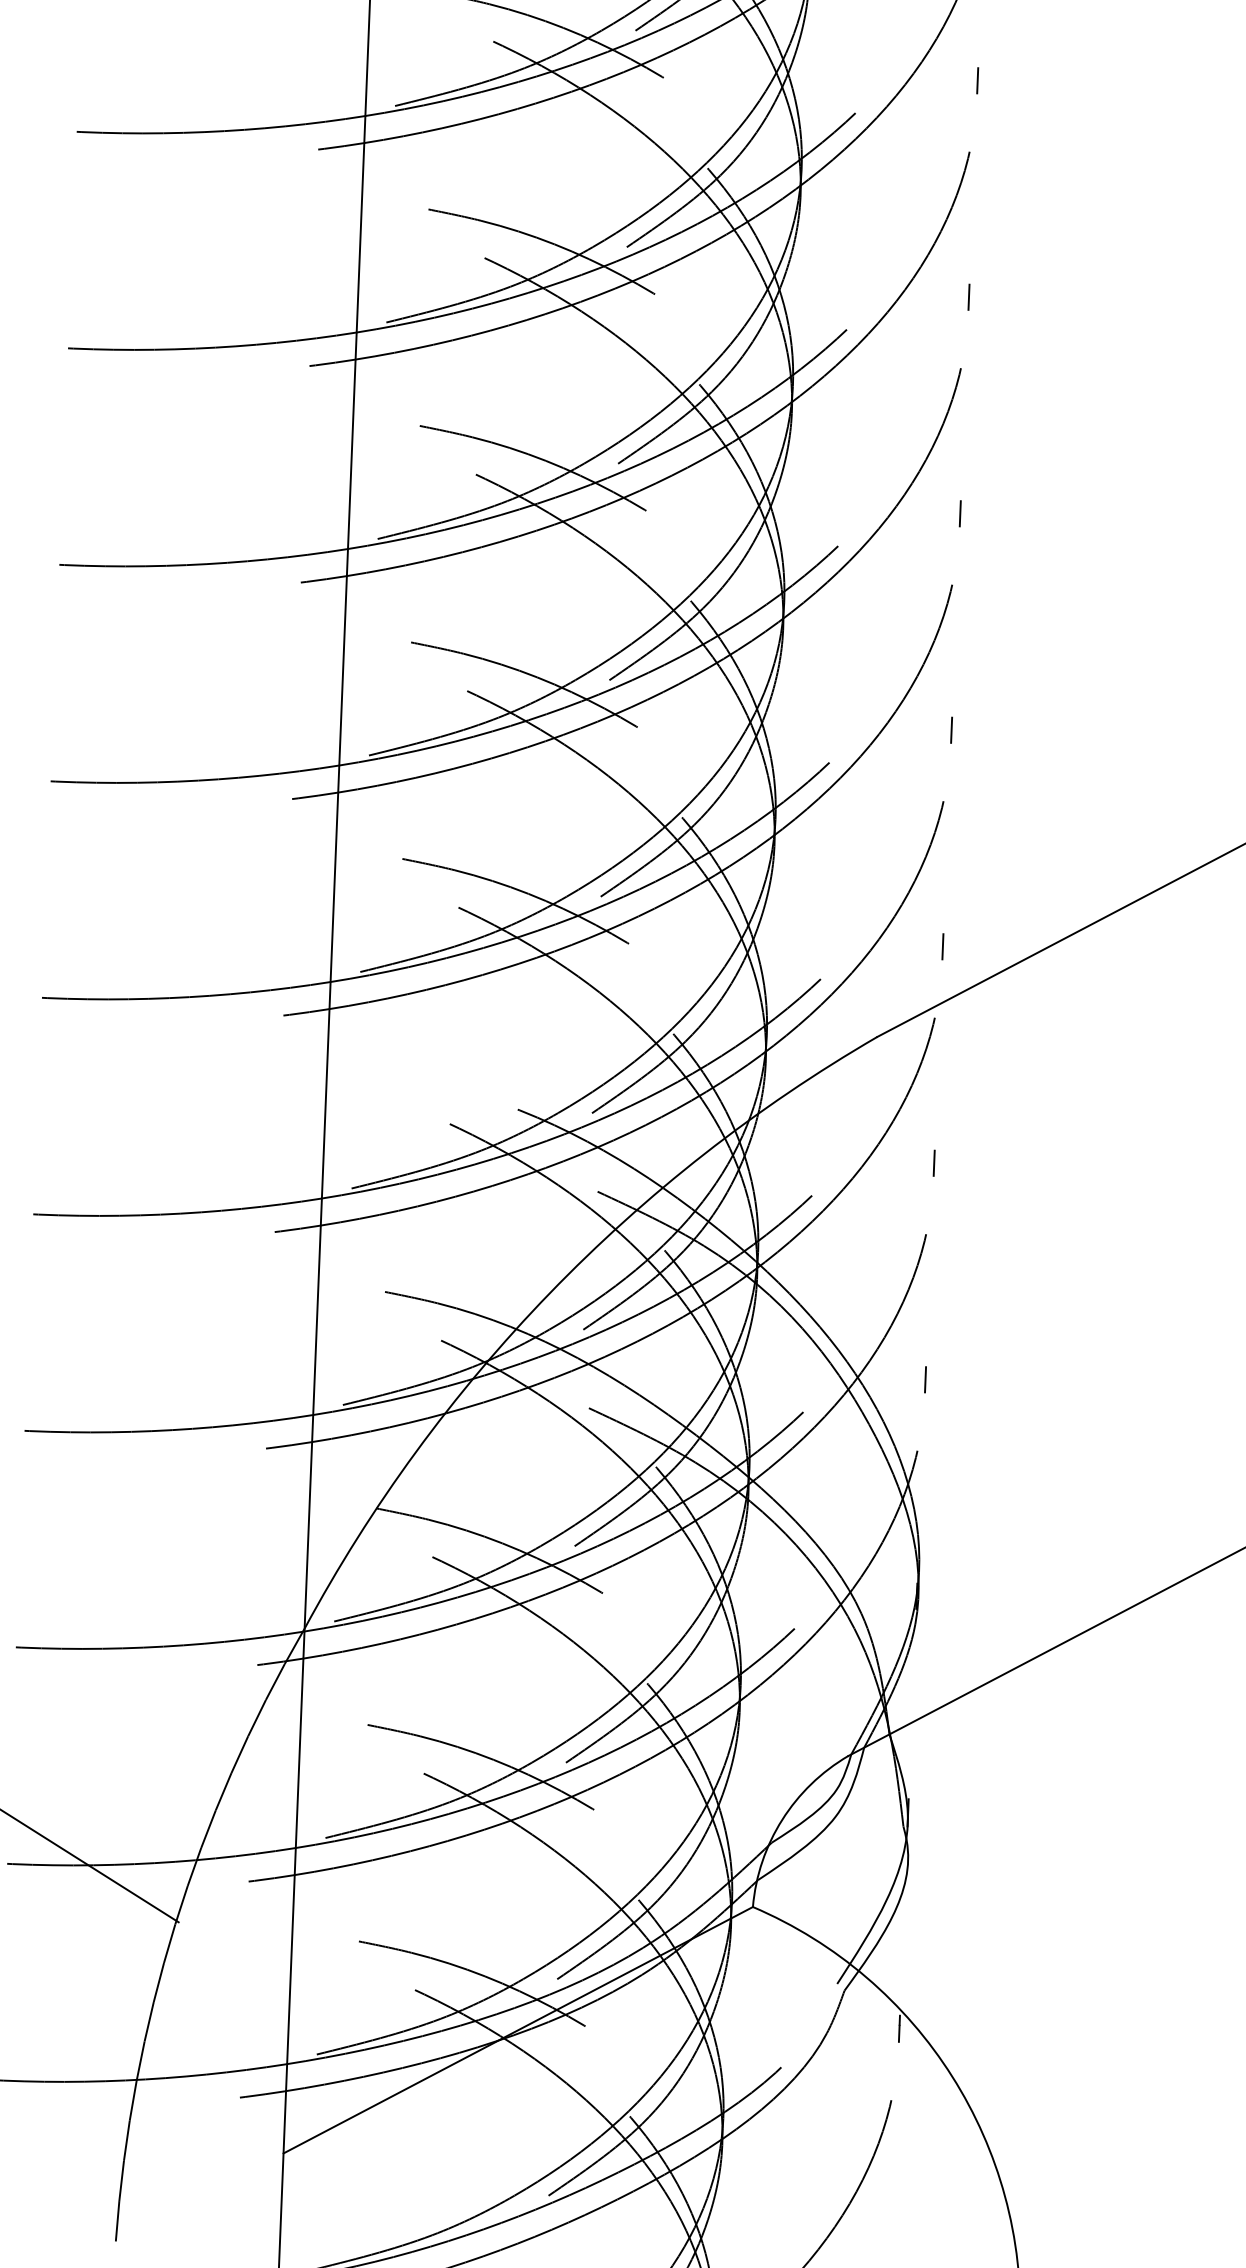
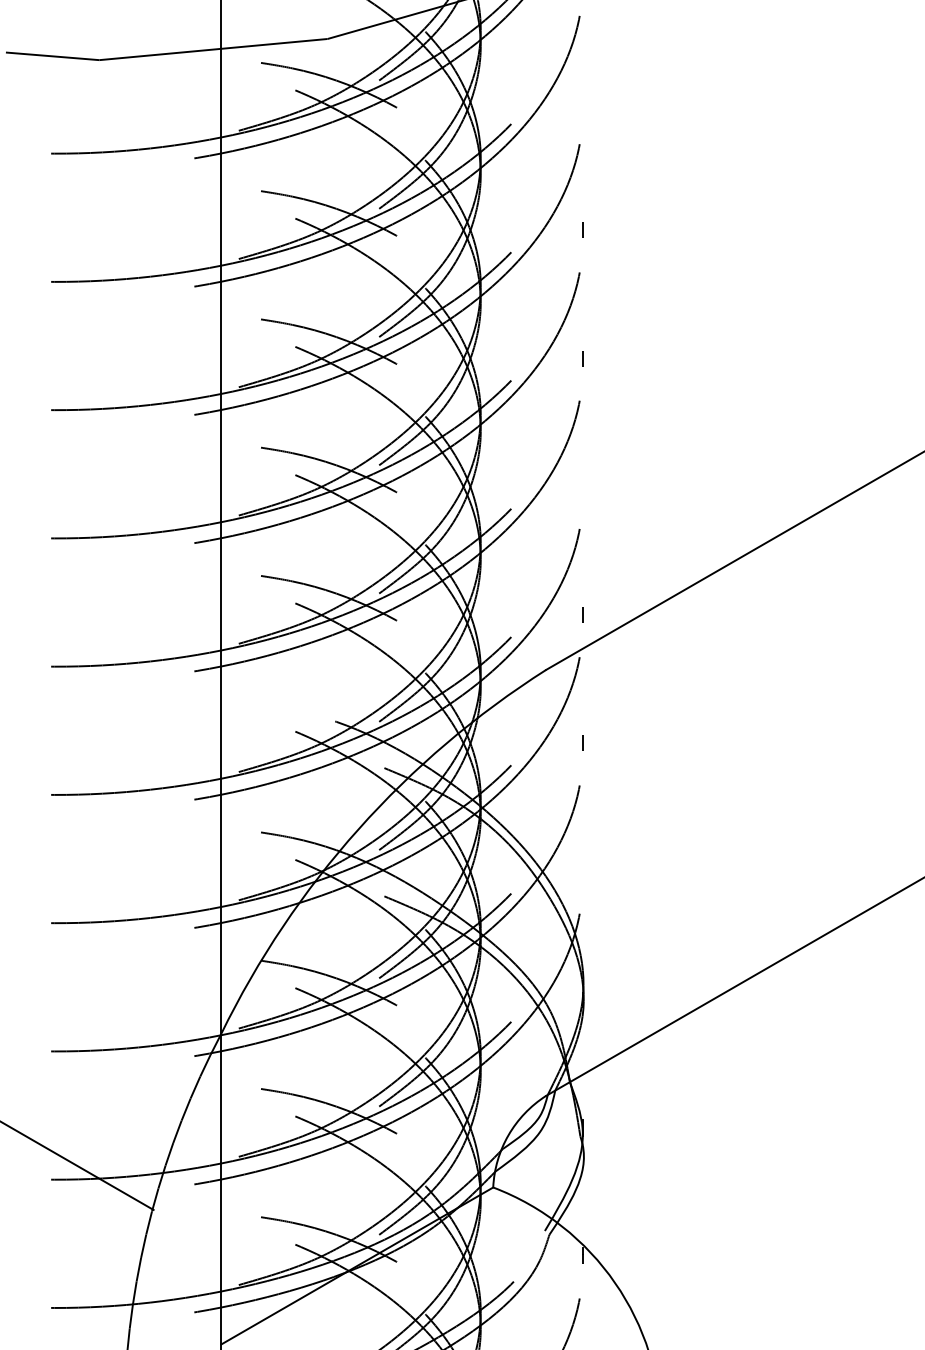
line: (977, 79) -> (582, 101), removed
line: (951, 729) -> (582, 486), removed
line: (925, 1379) -> (582, 871), removed

